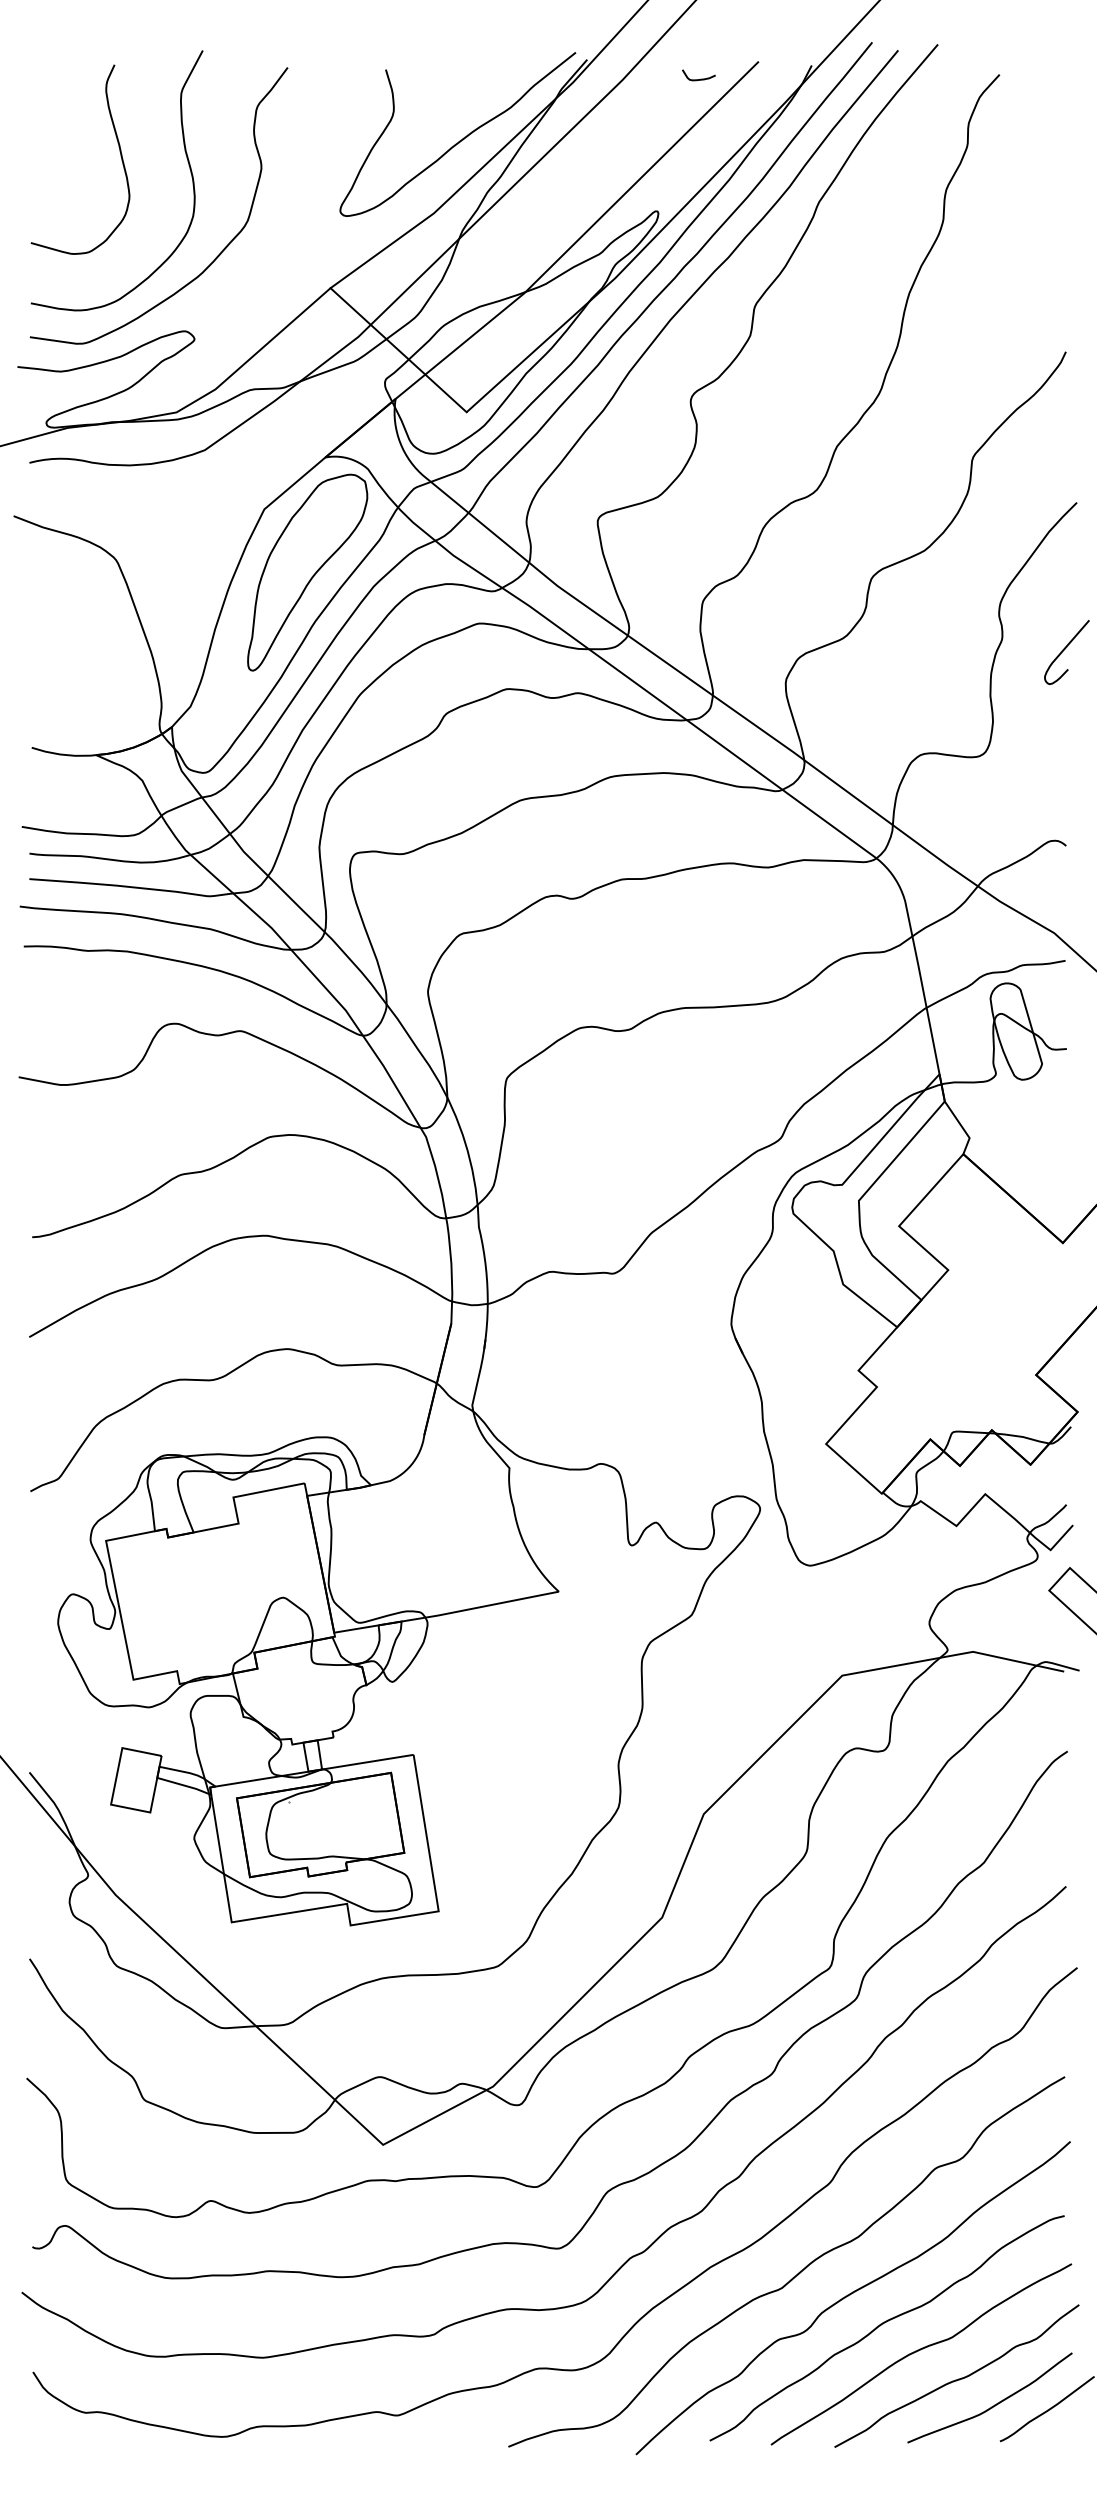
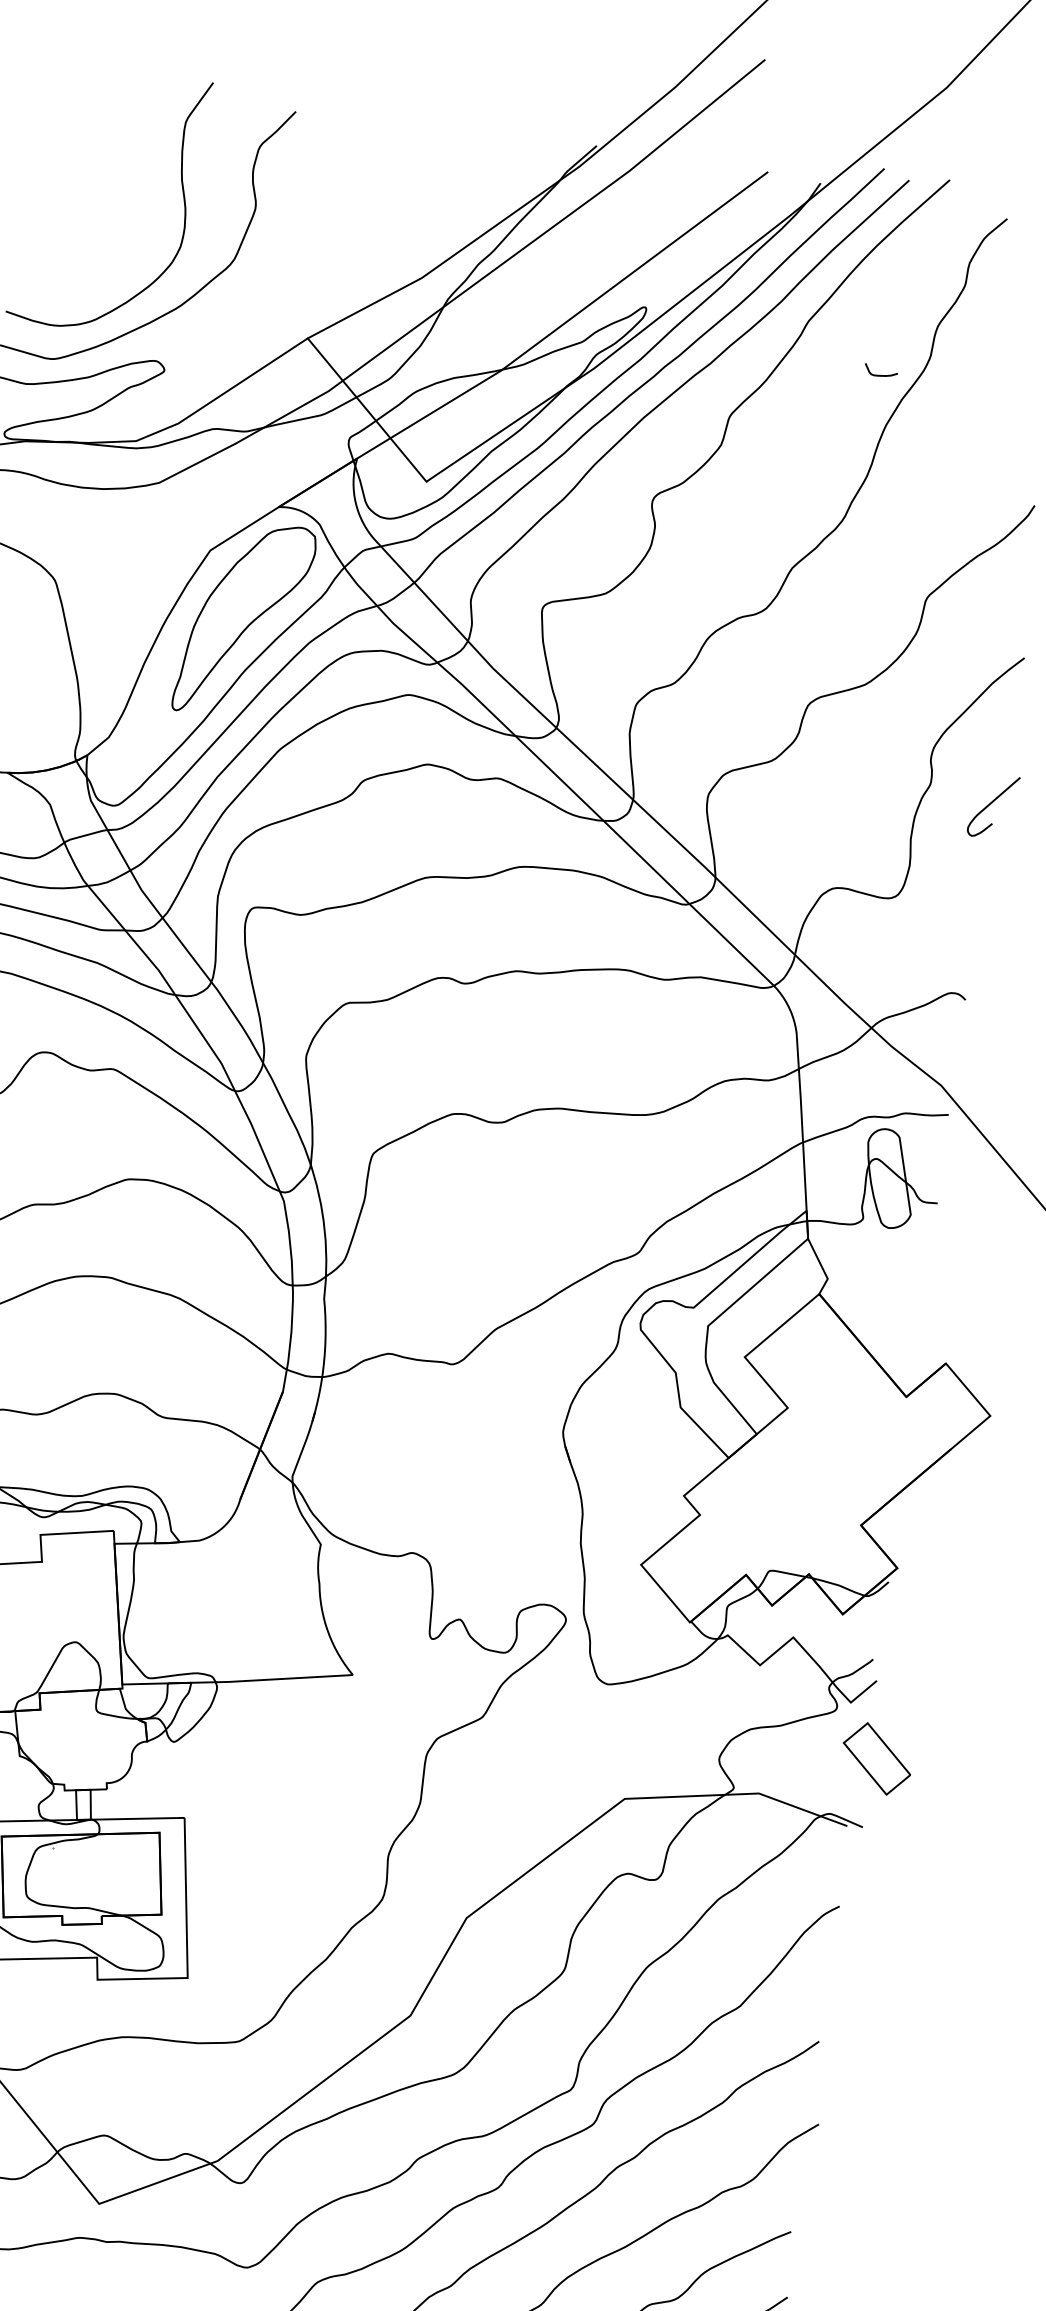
curve: (700, 78) -> (882, 374), moved
curve: (459, 140) -> (457, 208), removed
curve: (119, 151) -> (115, 171), removed

